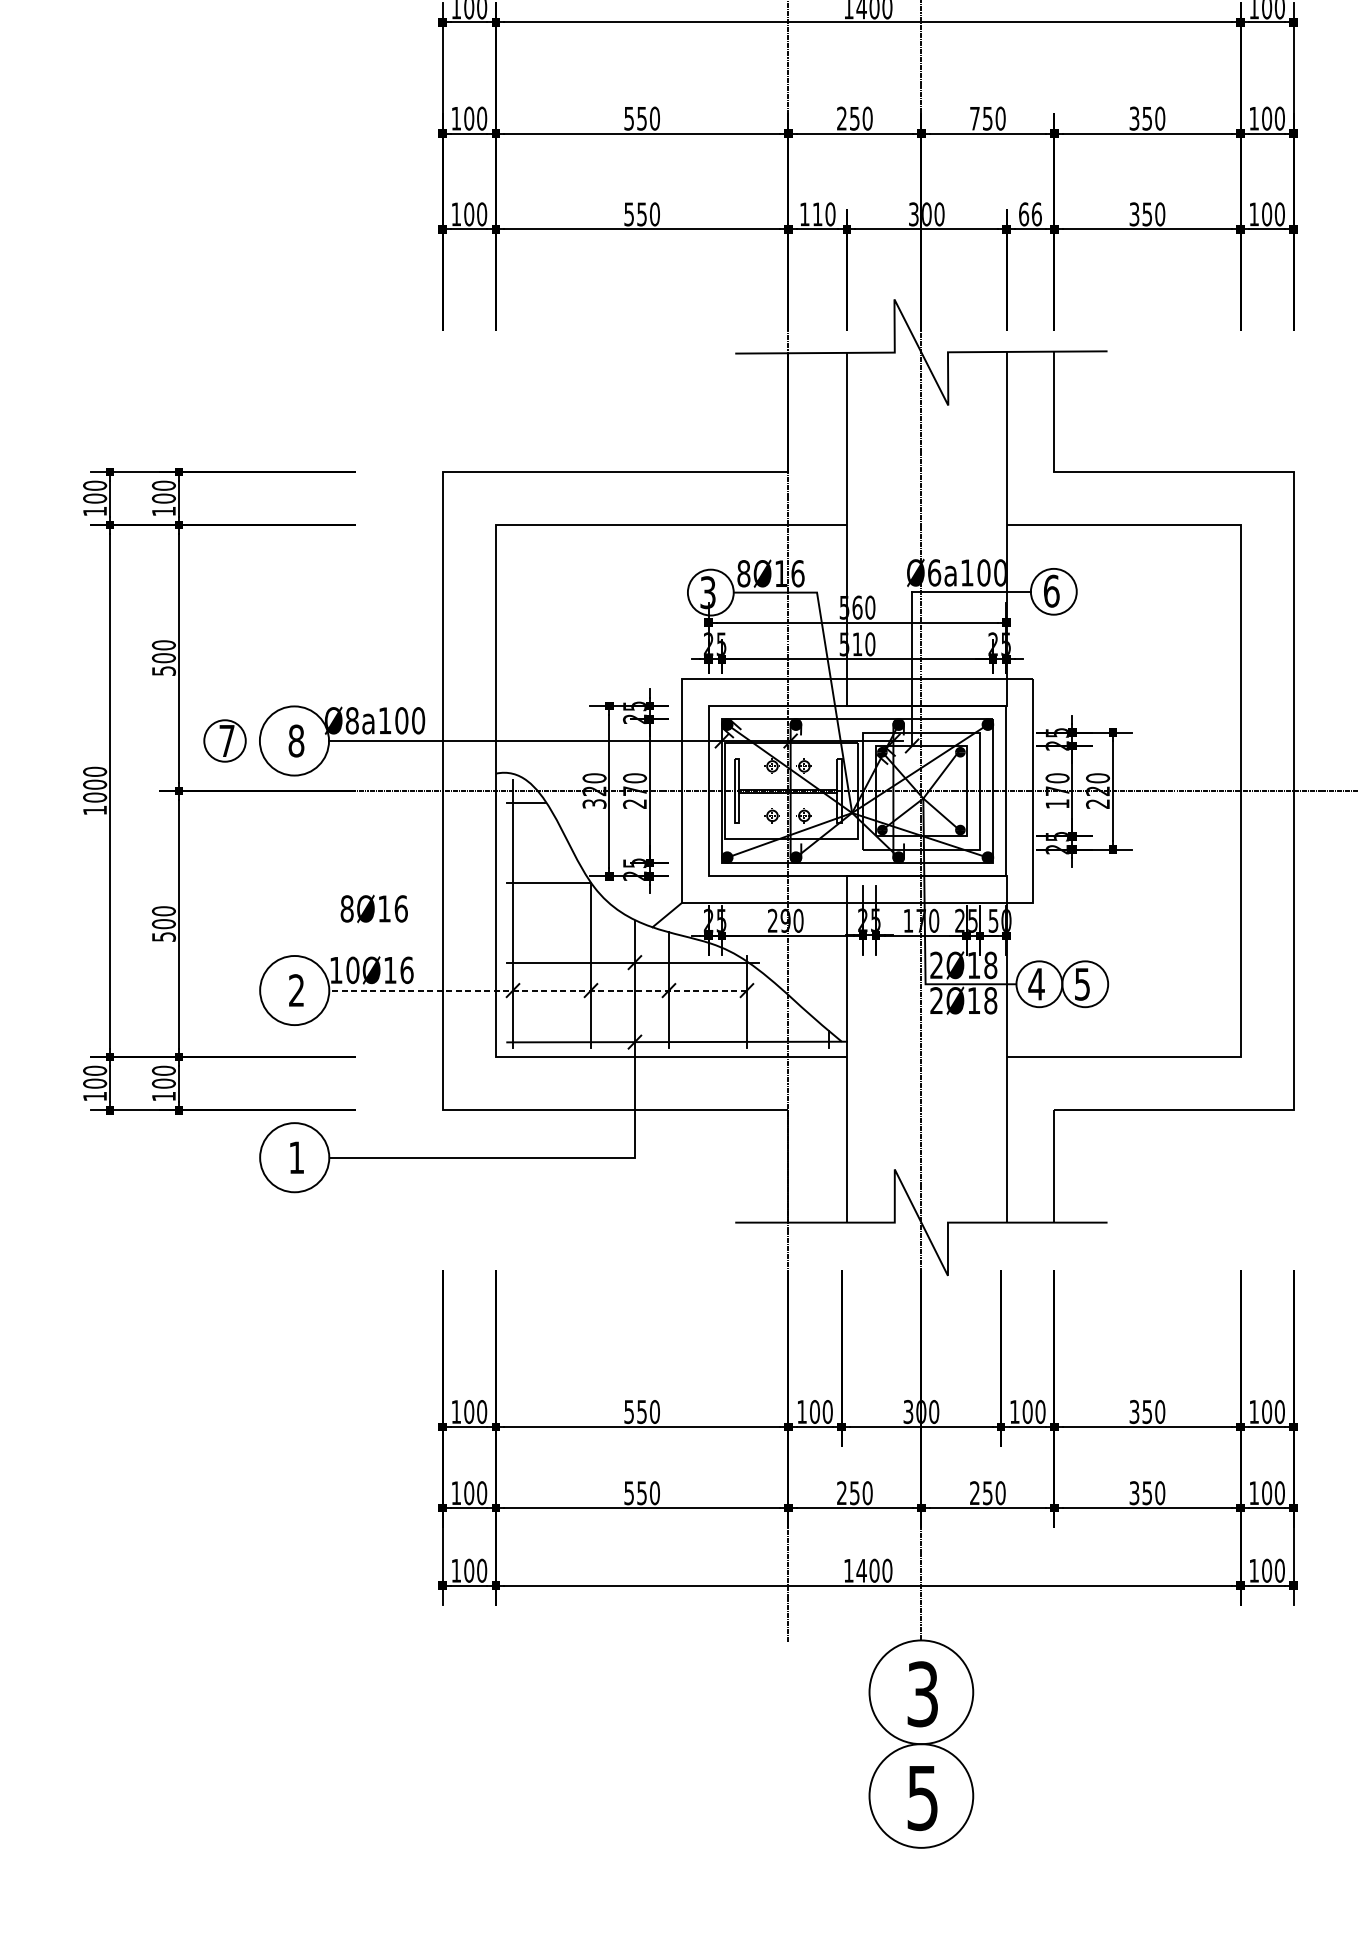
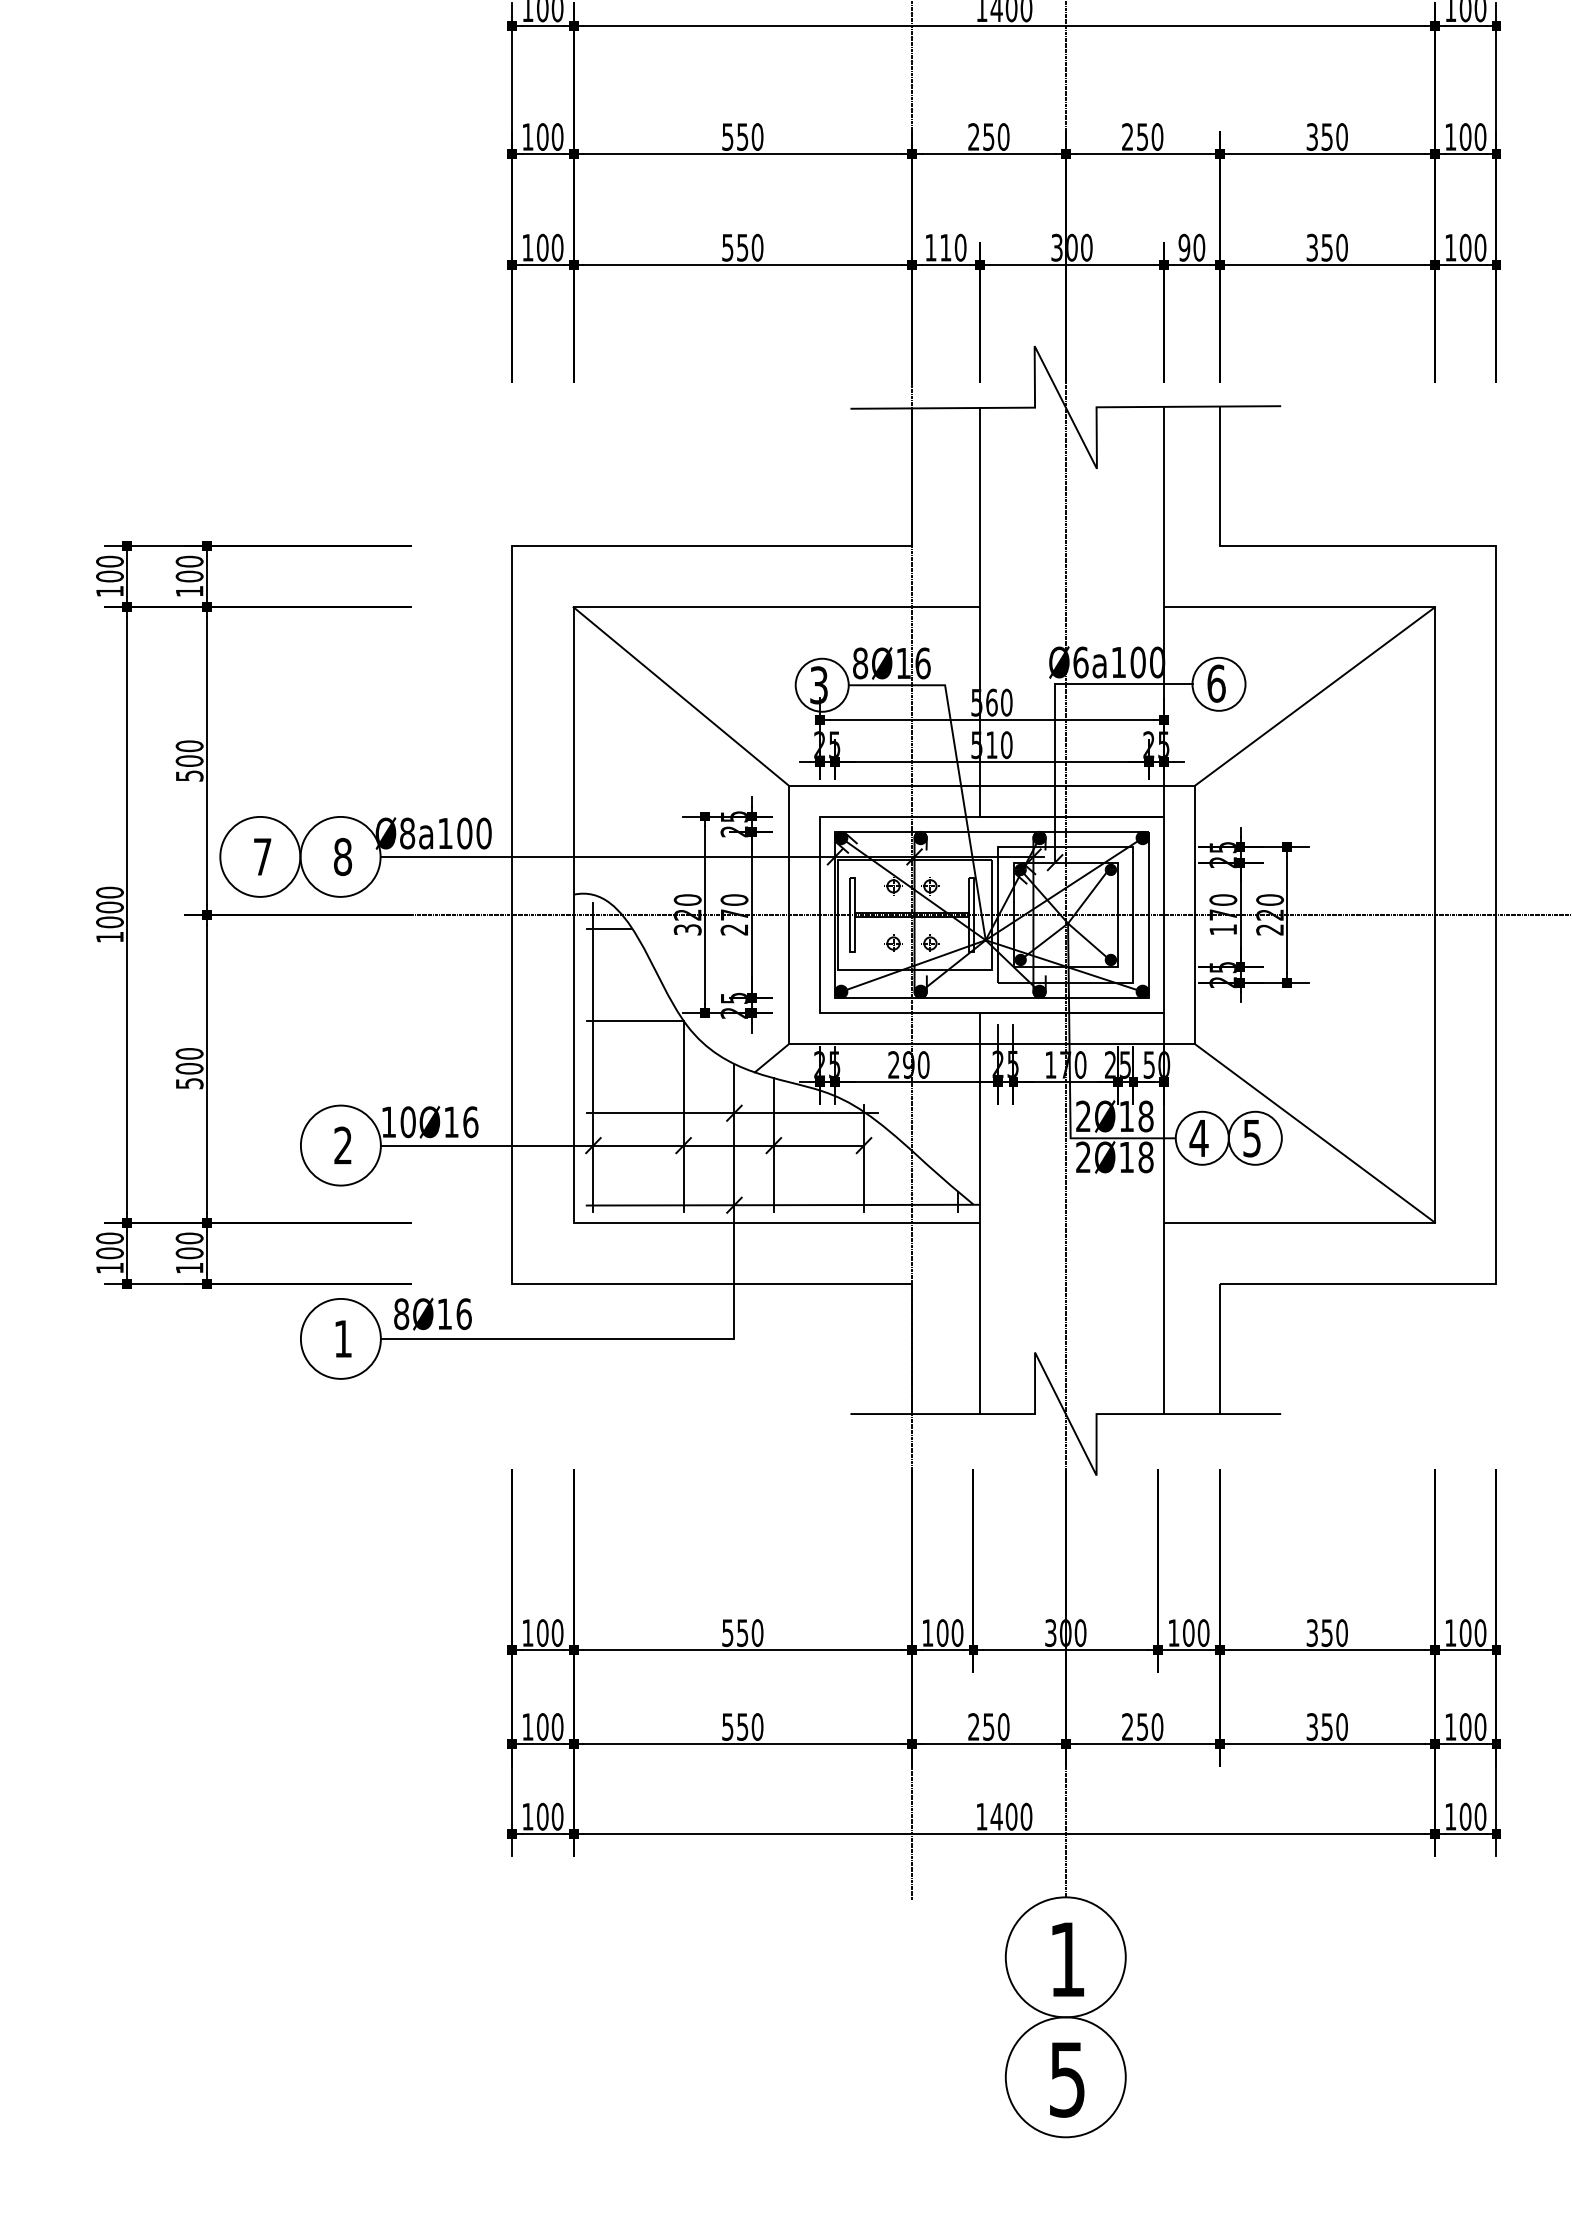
text: (974, 118) -> (1127, 136), 750 -> 250
text: (1030, 214) -> (1191, 247), 66 -> 90
line: (588, 602) -> (680, 696), added
line: (1136, 602) -> (1314, 696), added
circle: (225, 740) -> (260, 856), size x1.67
text: (373, 908) -> (432, 1313), moved
line: (1136, 980) -> (1314, 1133), added
line: (538, 990) -> (622, 1145), dashed -> solid
text: (922, 1694) -> (1067, 1959), 3 -> 1

